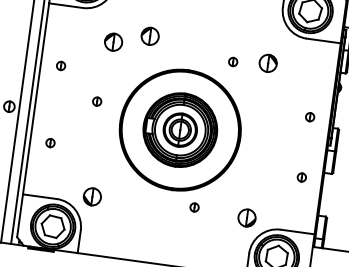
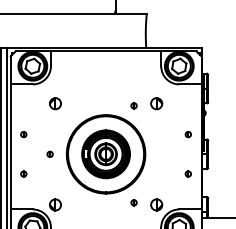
part: (150, 36) -> (78, 96), removed
part: (60, 65) -> (23, 134), moved
part: (96, 100) -> (49, 153), moved
part: (193, 206) -> (133, 202), moved

